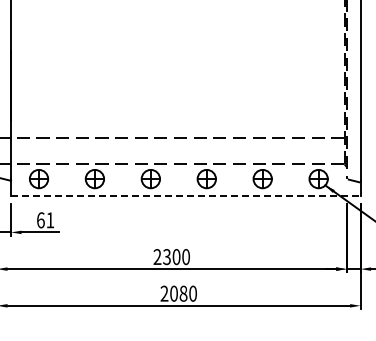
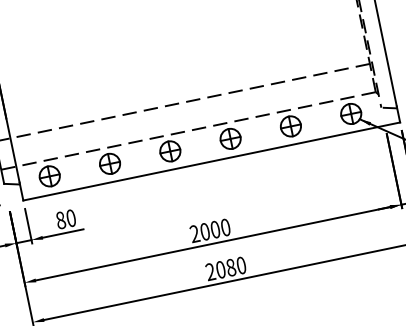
line: (185, 195) -> (211, 161), dashed -> solid
text: (45, 220) -> (65, 219), 61 -> 80
text: (166, 256) -> (204, 231), 2300 -> 2000

